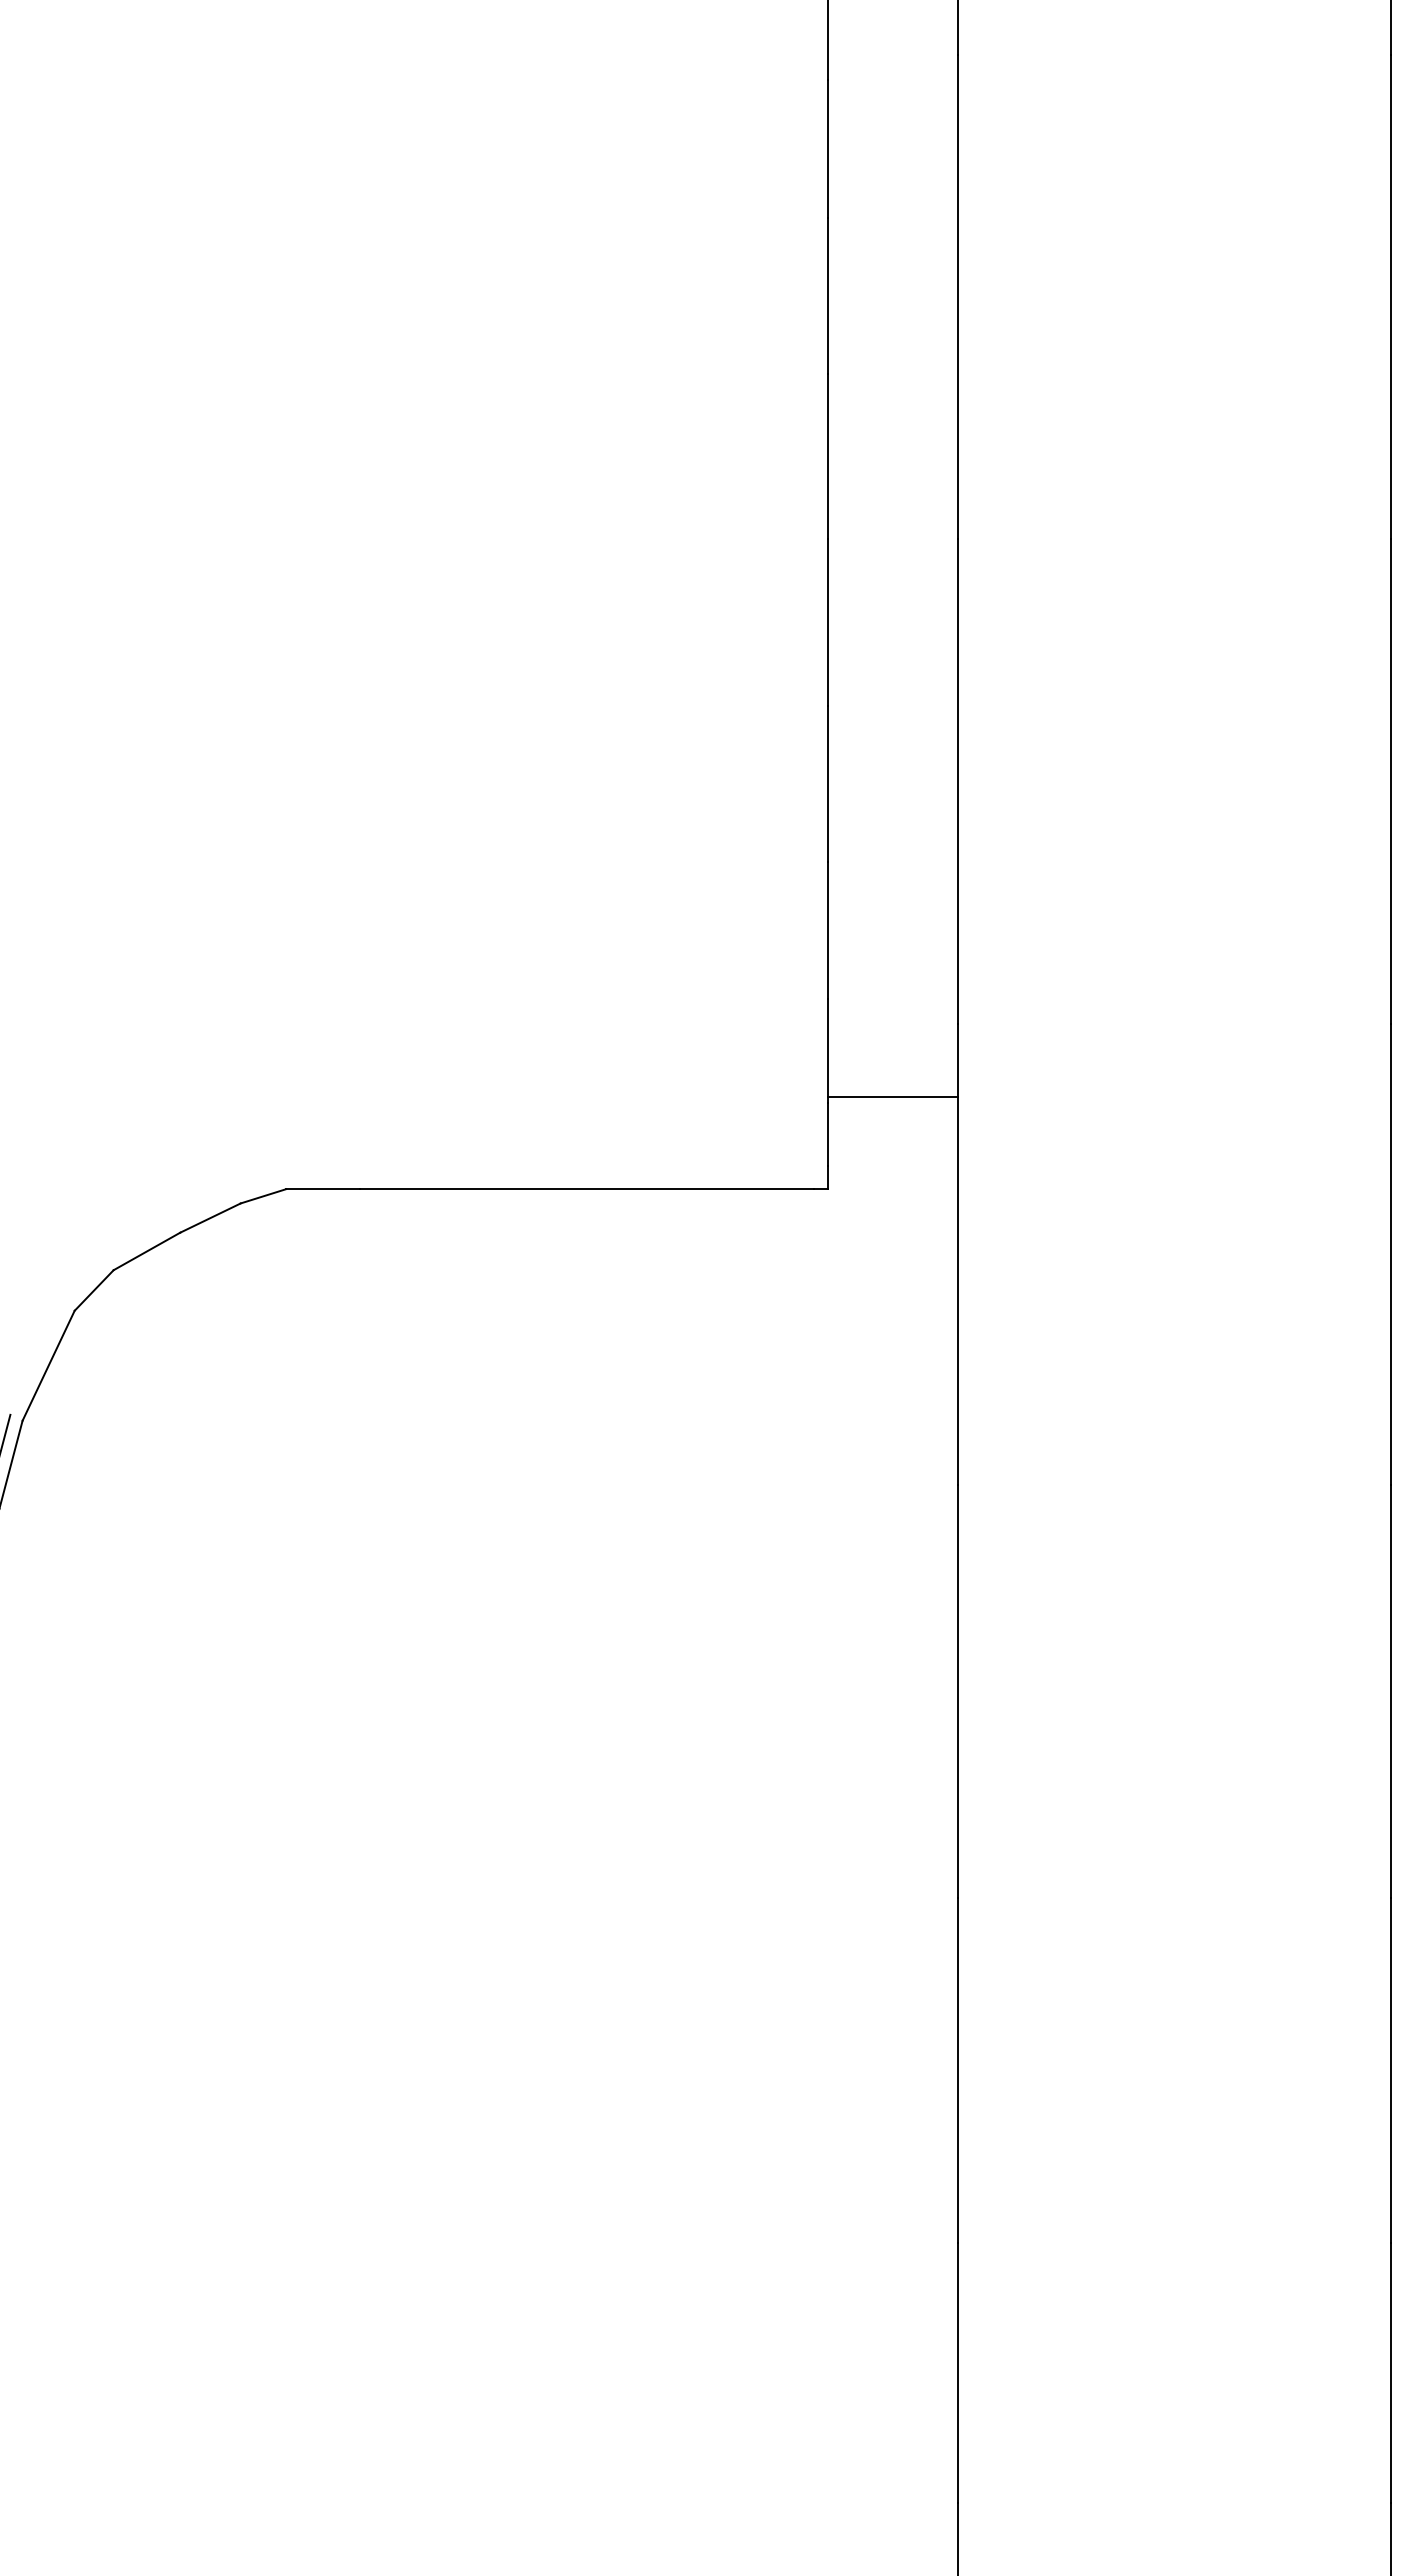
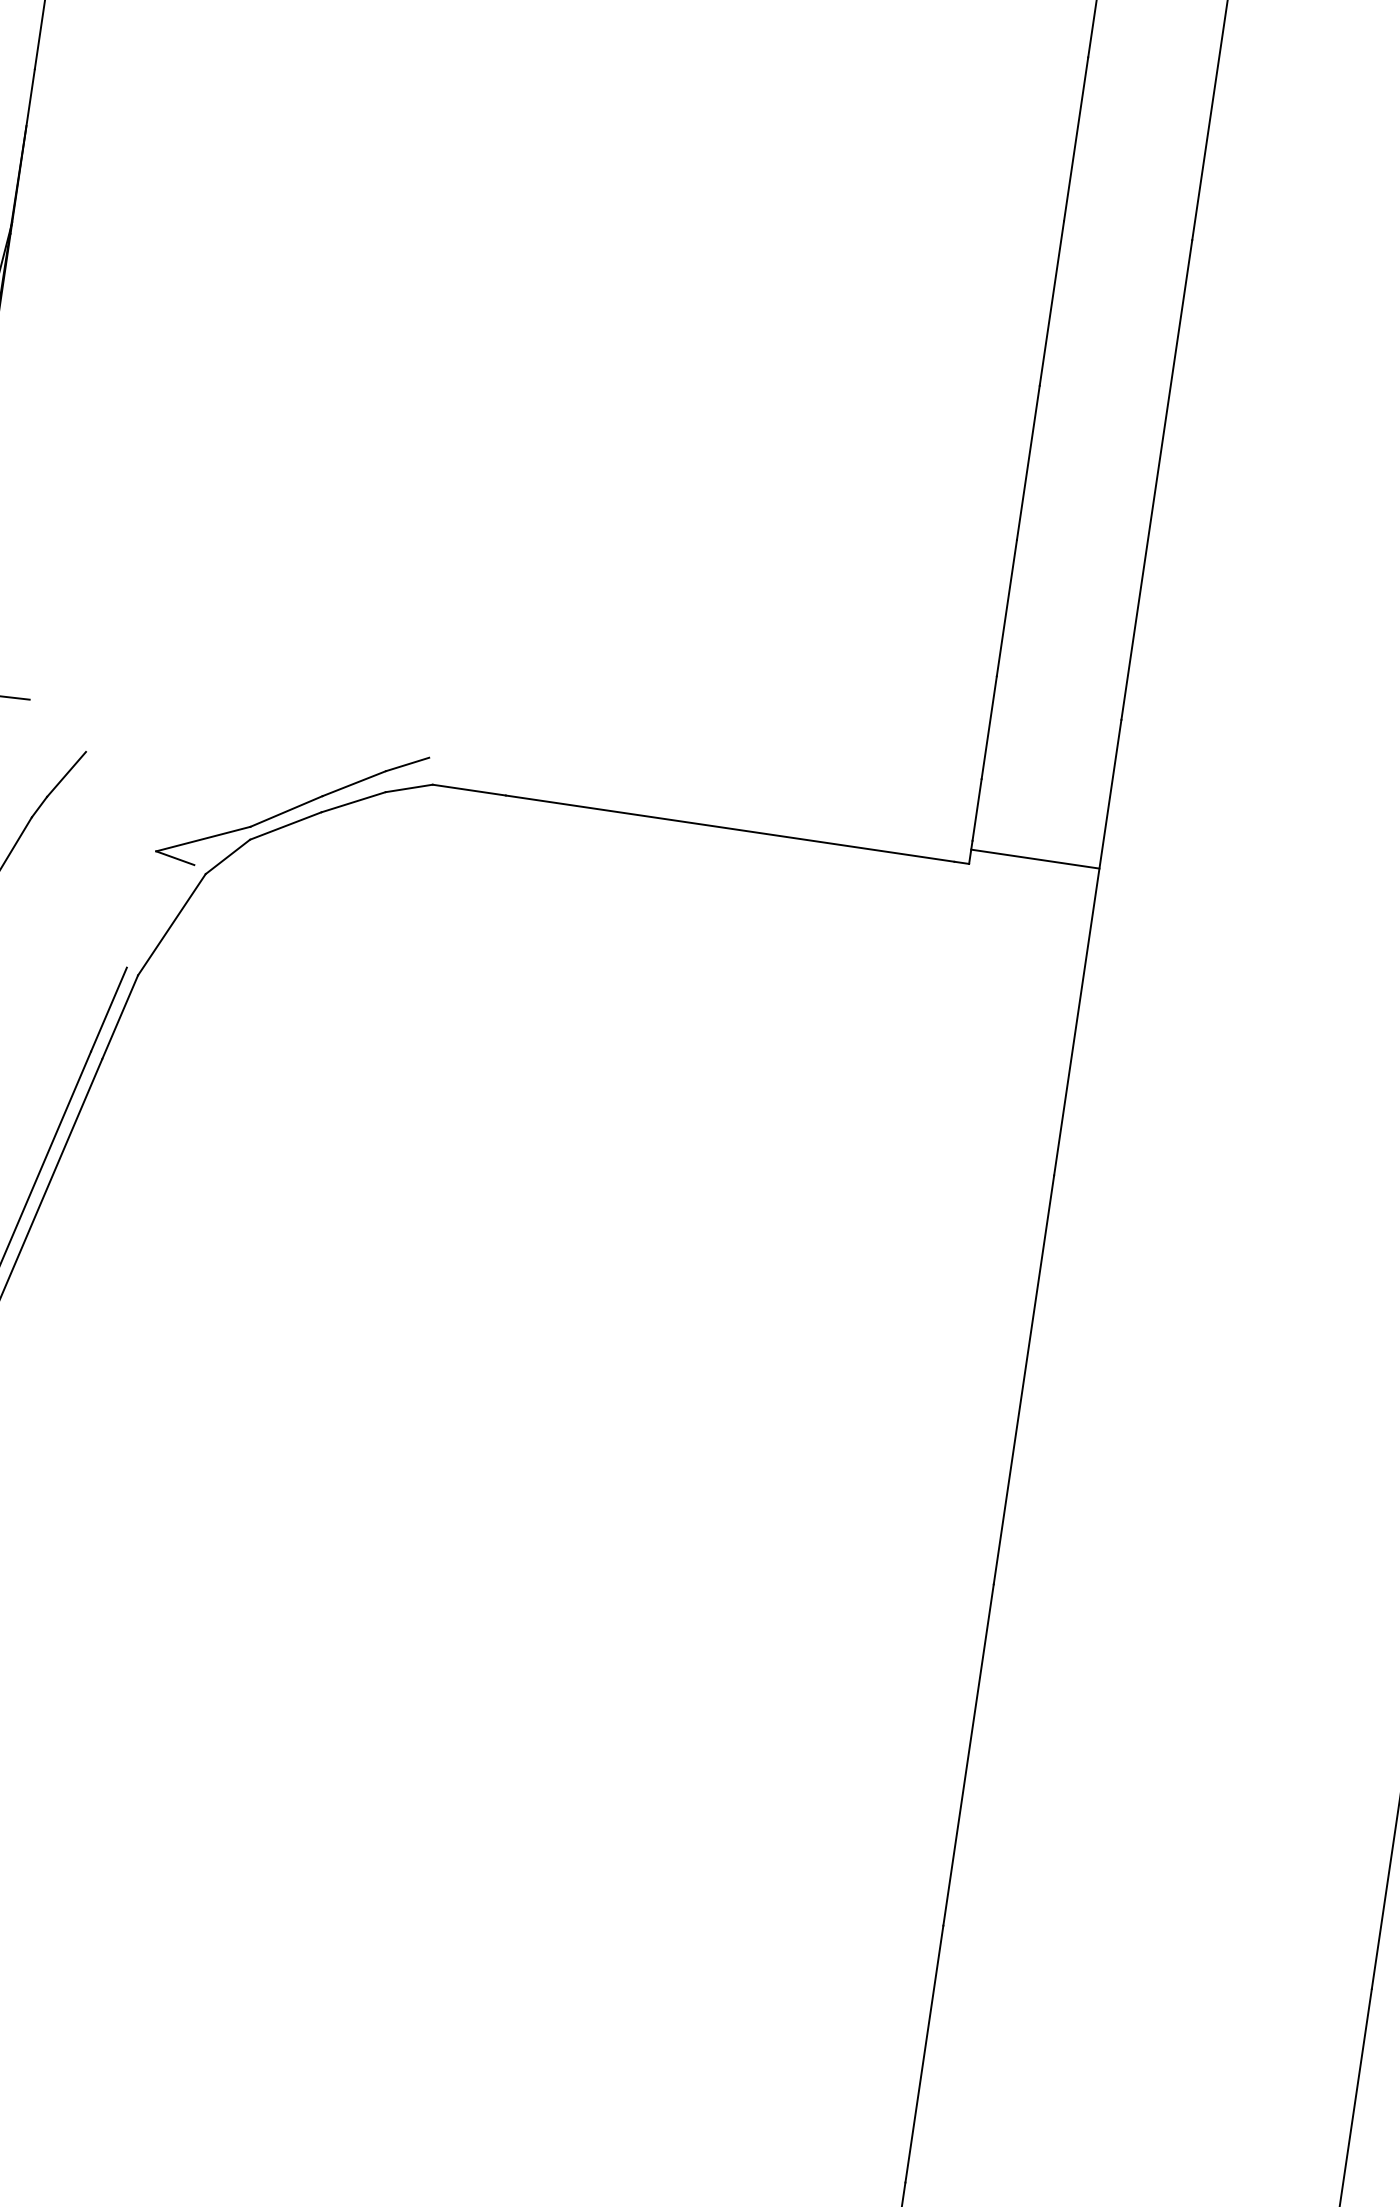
line: (893, 1096) -> (1035, 858), moved
part: (150, 1233) -> (291, 808), added

